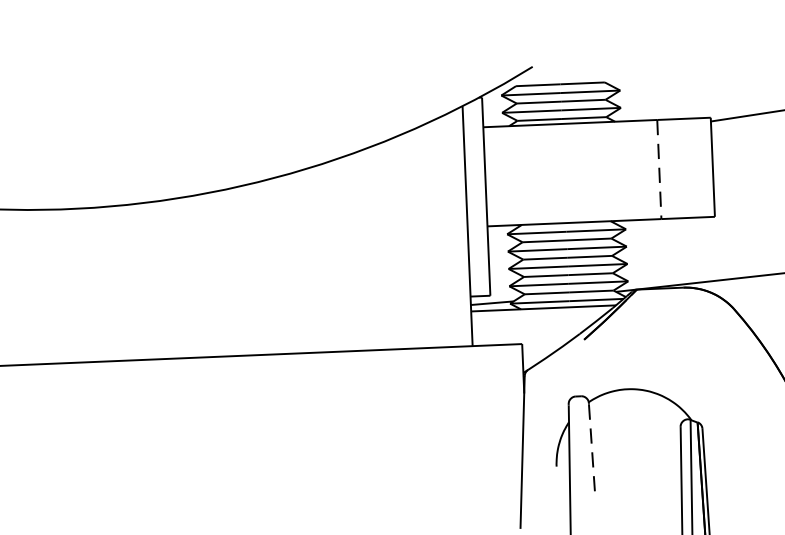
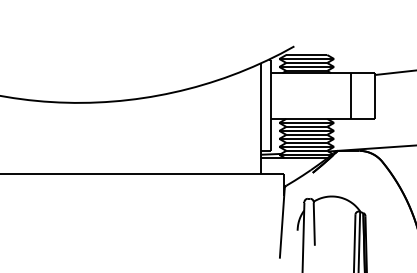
line: (659, 170) -> (350, 96), dashed -> solid
line: (592, 451) -> (314, 224), dashed -> solid

